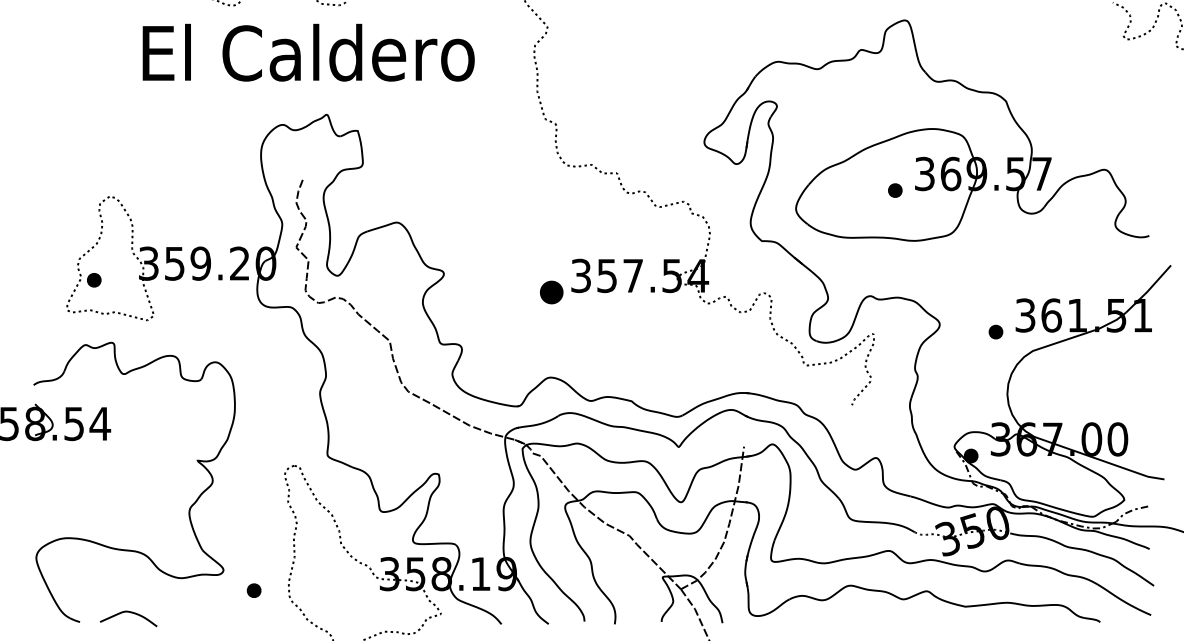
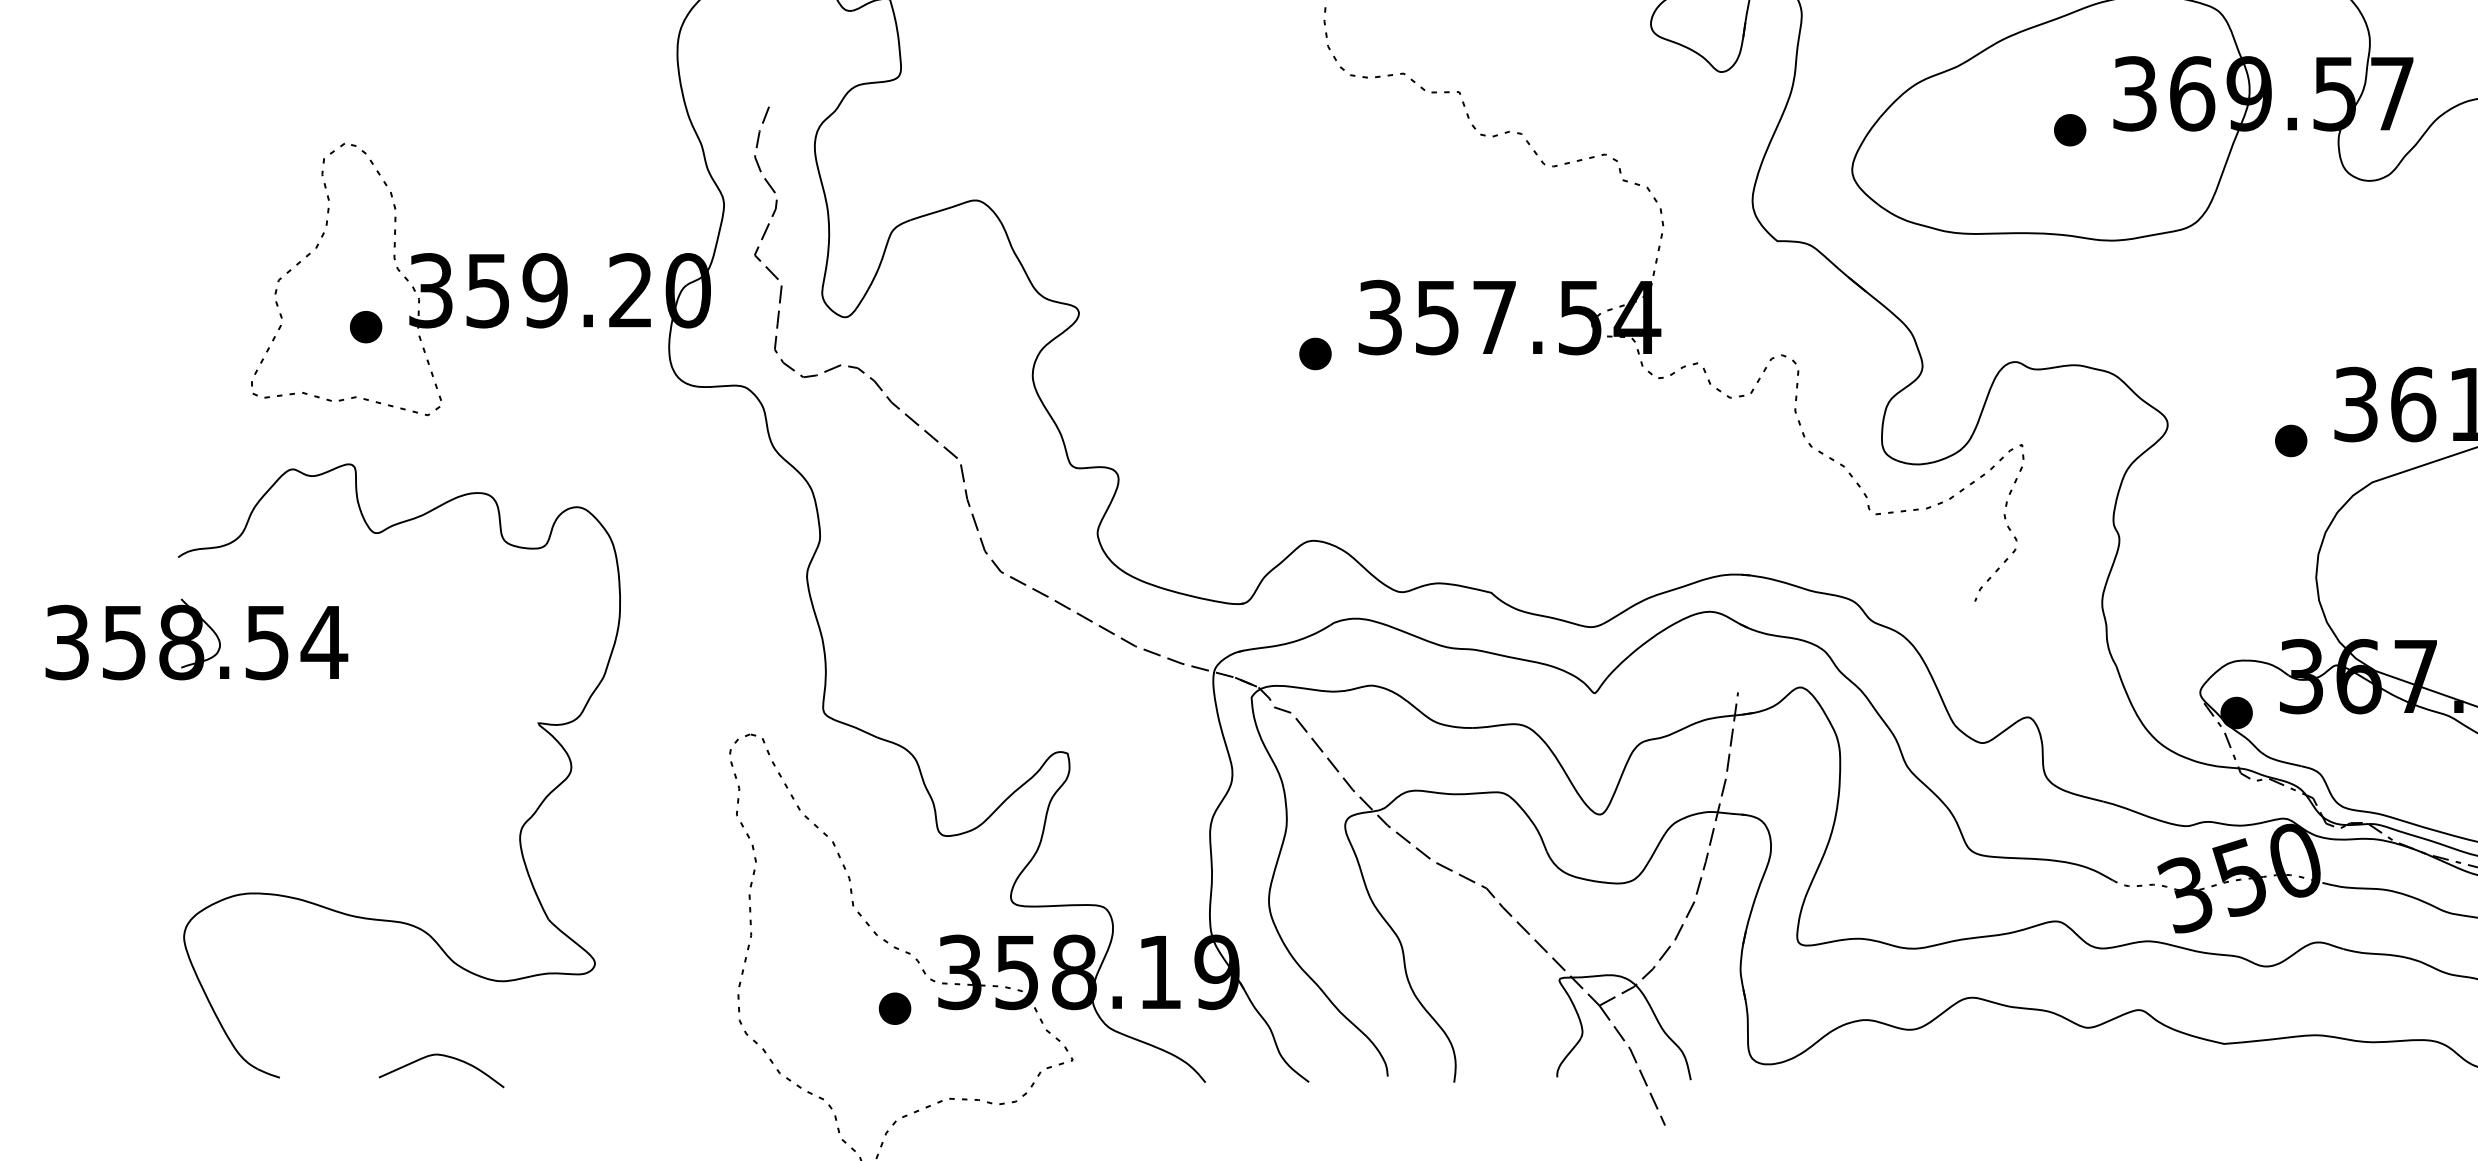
part: (94, 280) -> (366, 327), moved
part: (551, 292) -> (1315, 353), size x0.62
part: (253, 590) -> (893, 1008), moved
curve: (130, 613) -> (445, 1058), moved

